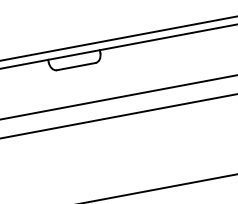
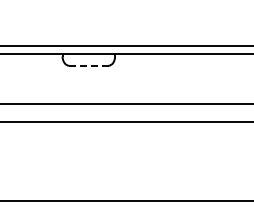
line: (75, 66) -> (88, 65), solid -> dashed

